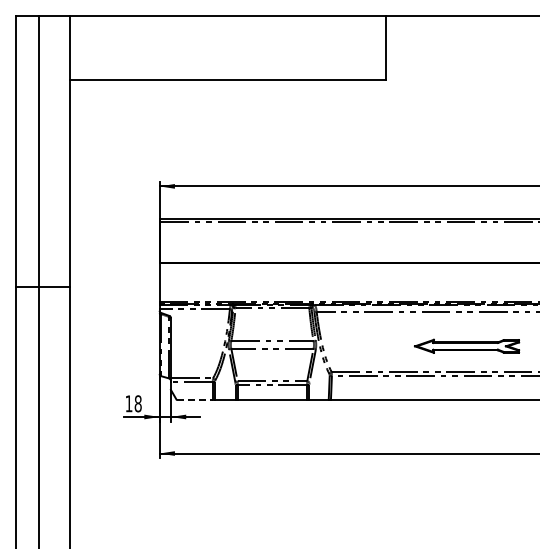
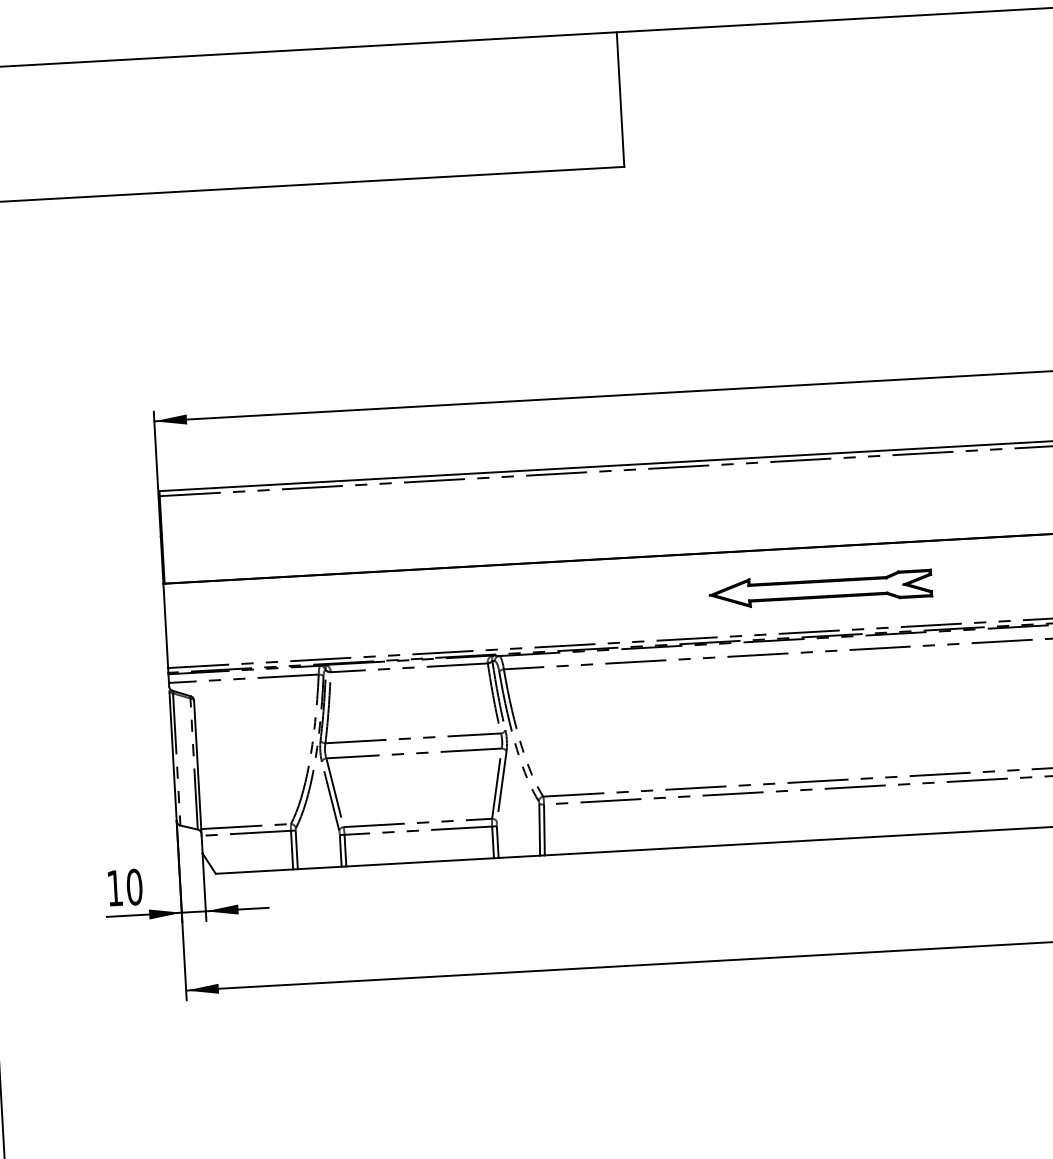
part: (467, 345) -> (821, 587), moved
line: (195, 399) -> (256, 871), dashed -> solid
text: (137, 403) -> (133, 886), 18 -> 10

